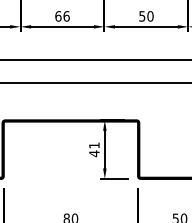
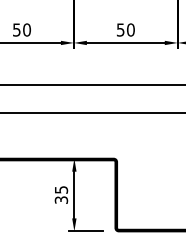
text: (62, 16) -> (21, 30), 66 -> 50
text: (94, 149) -> (61, 194), 41 -> 35

